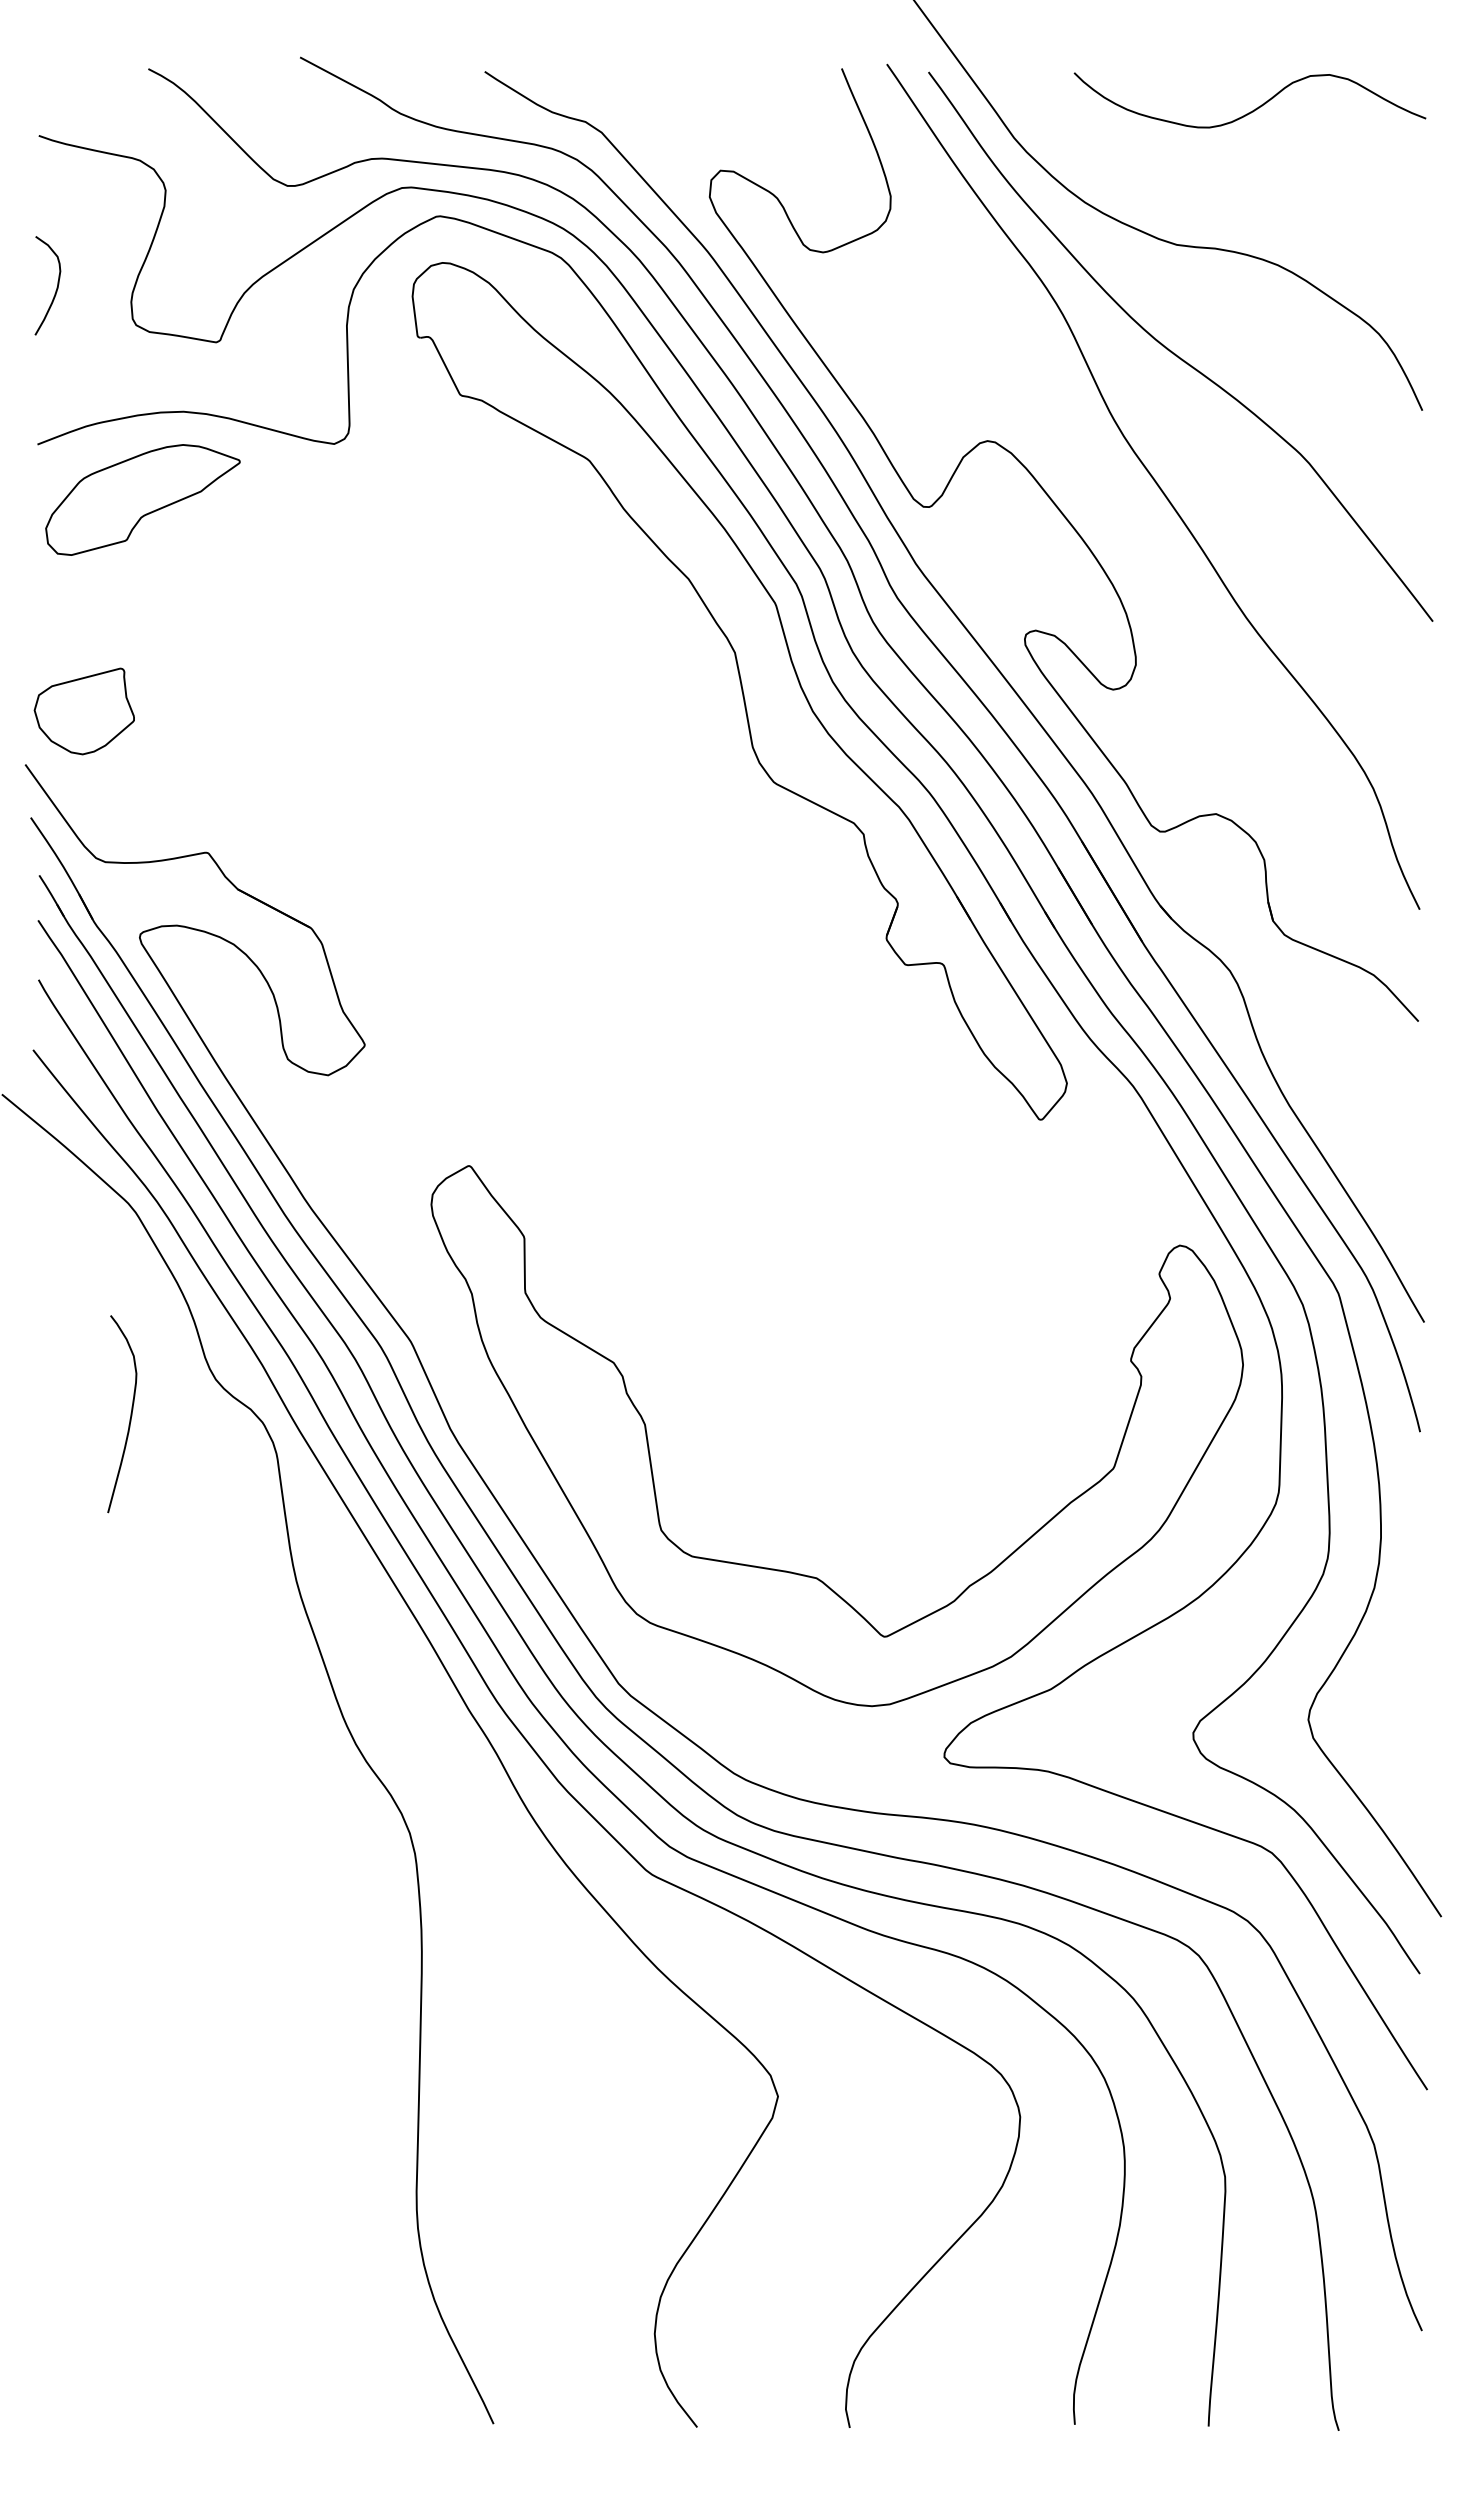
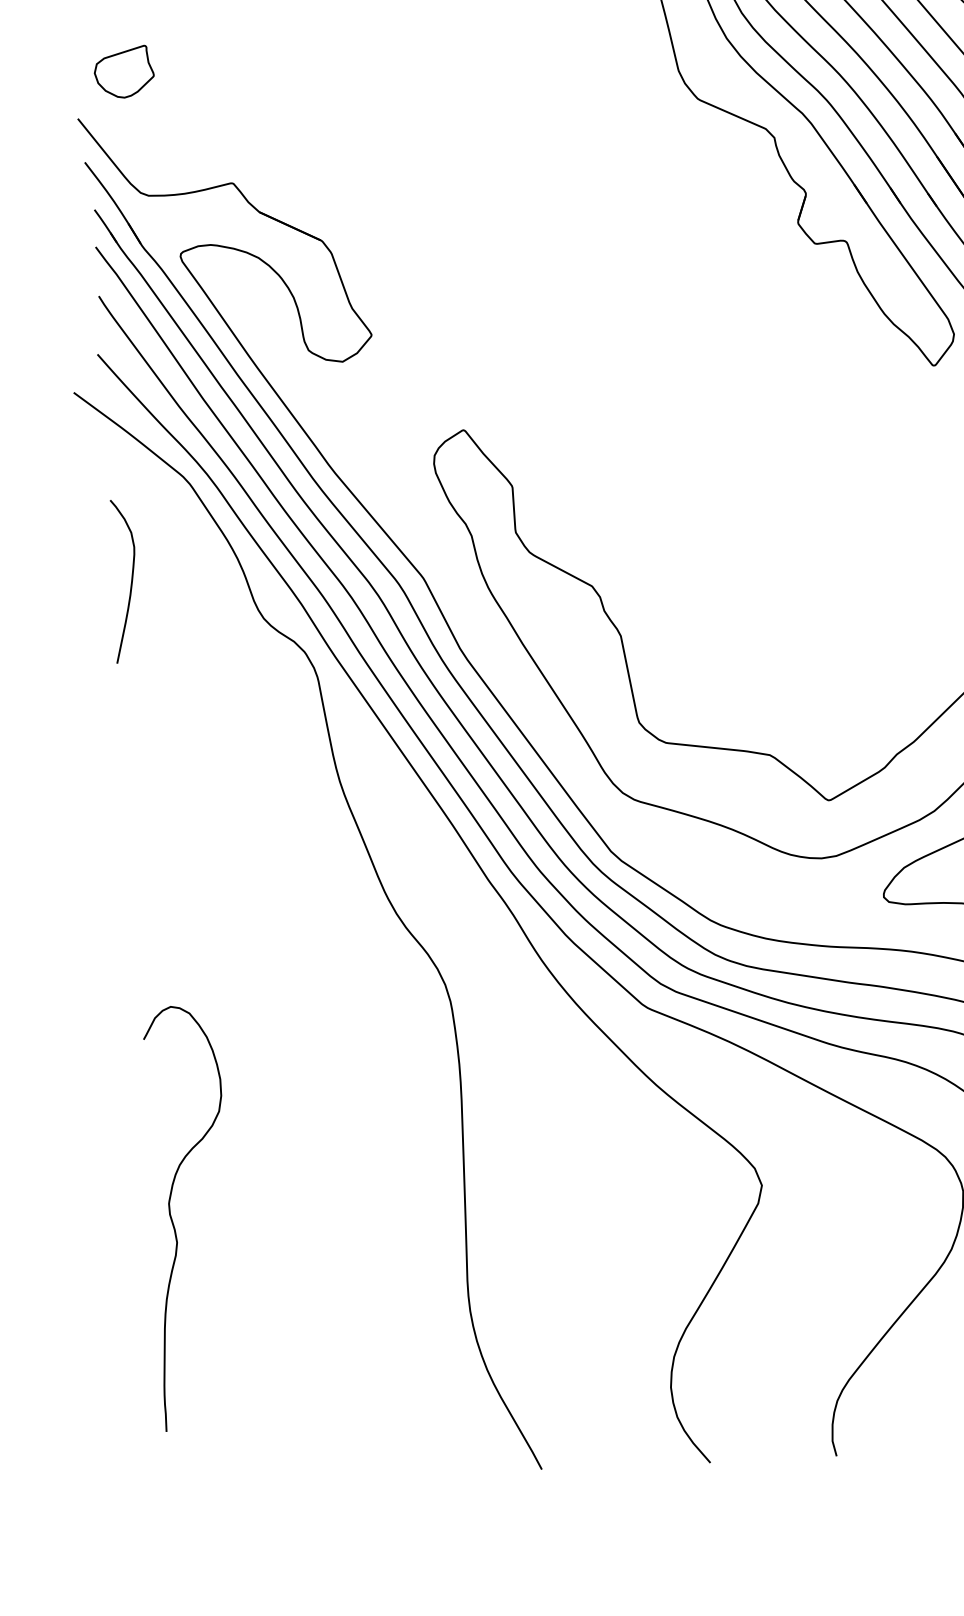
part: (83, 711) -> (123, 72), size x0.71
curve: (130, 1414) -> (131, 581), moved
curve: (66, 2102) -> (173, 1223), added

